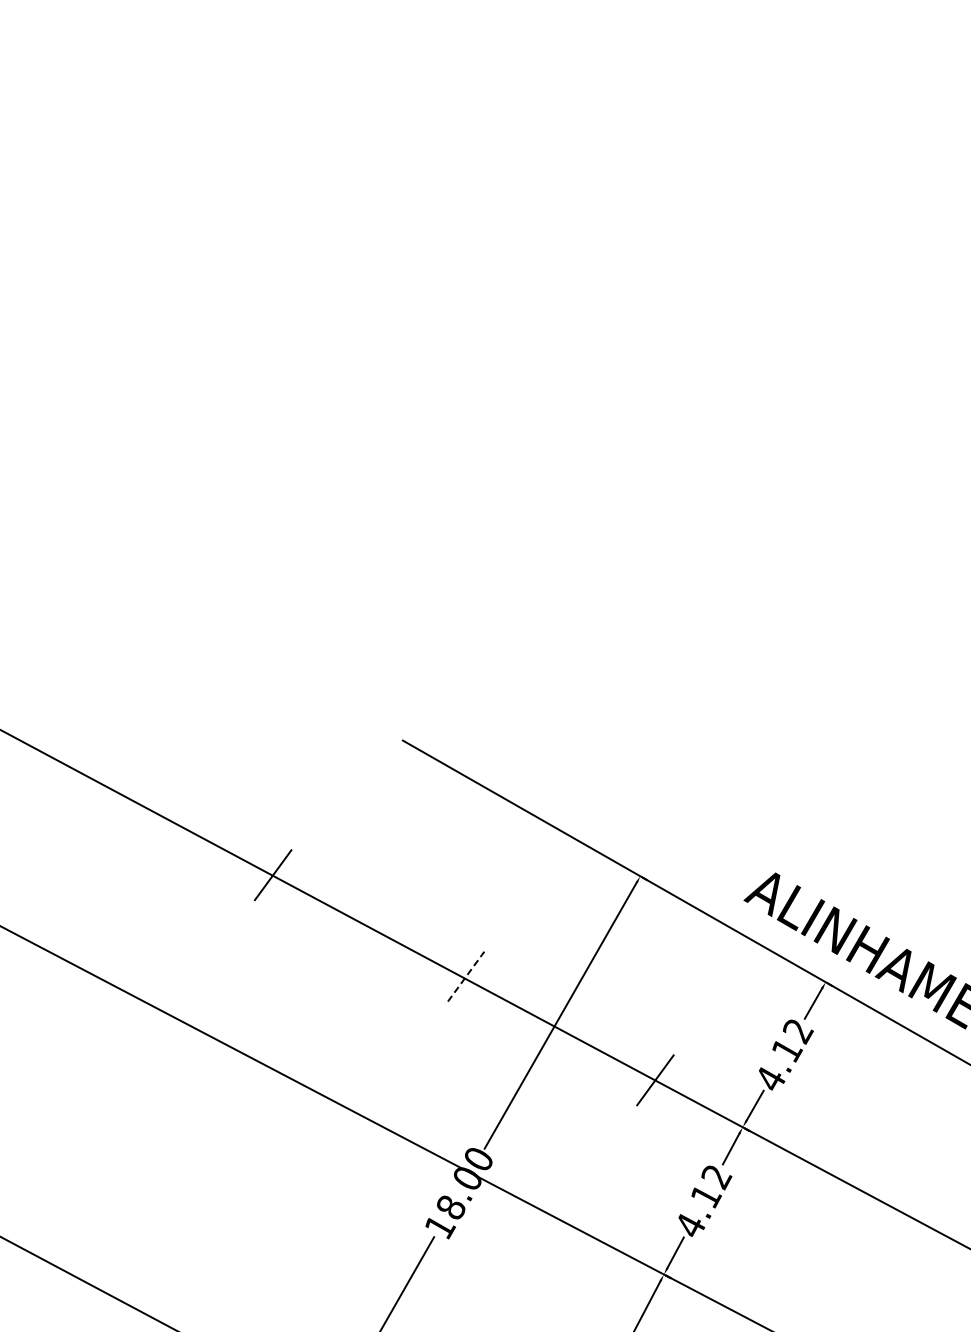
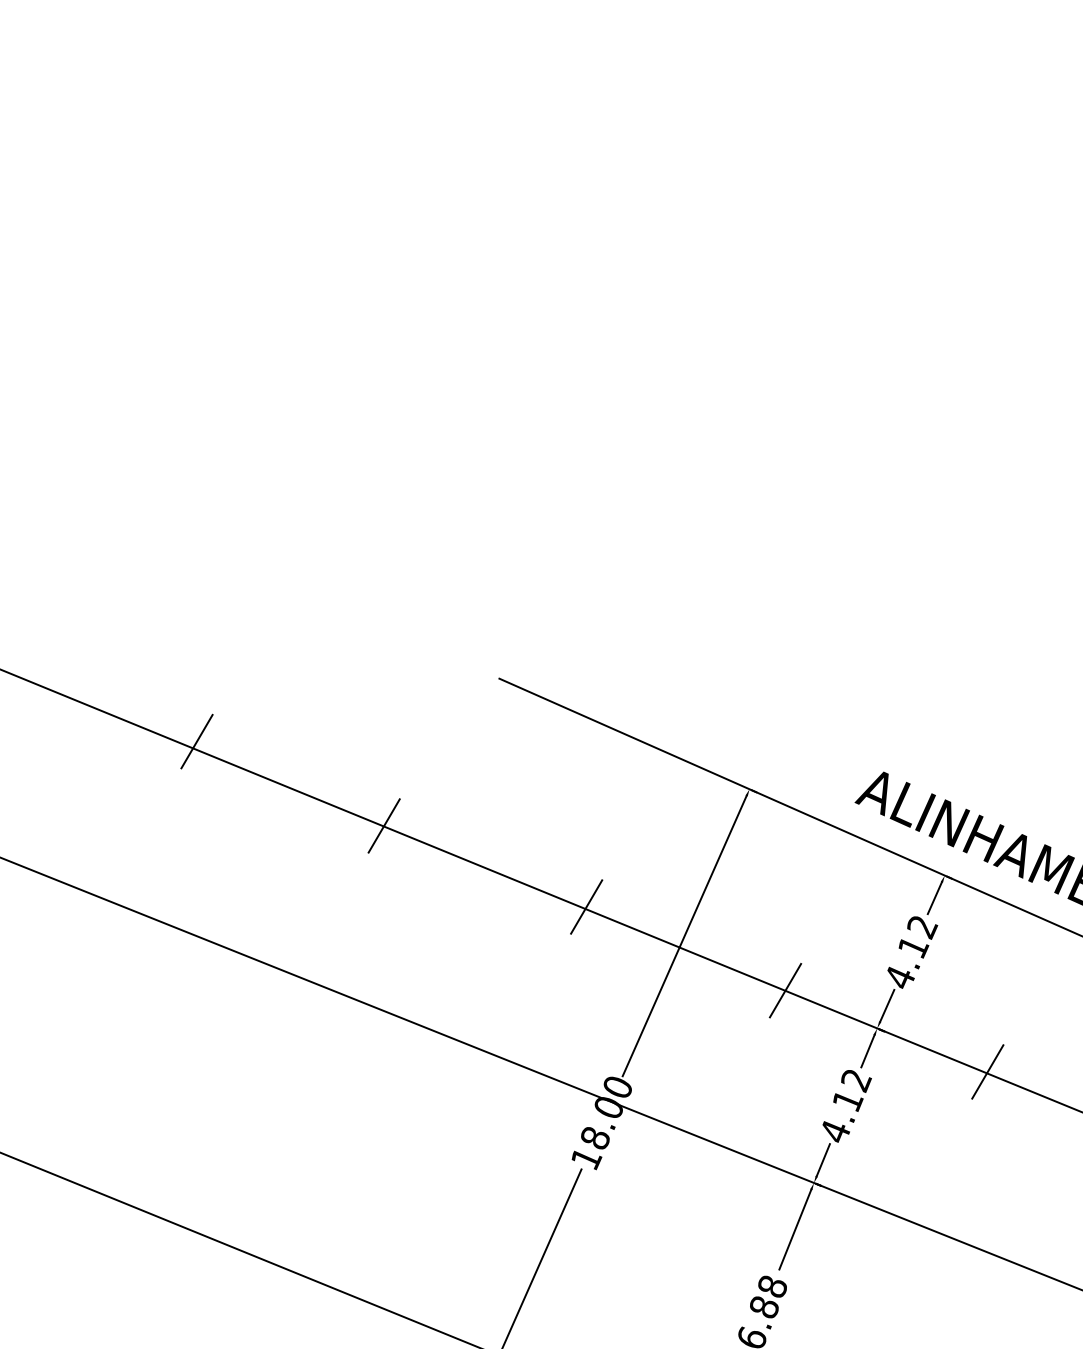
line: (95, 771) -> (196, 741), added
line: (466, 977) -> (586, 907), dashed -> solid
line: (848, 1181) -> (987, 1071), added

